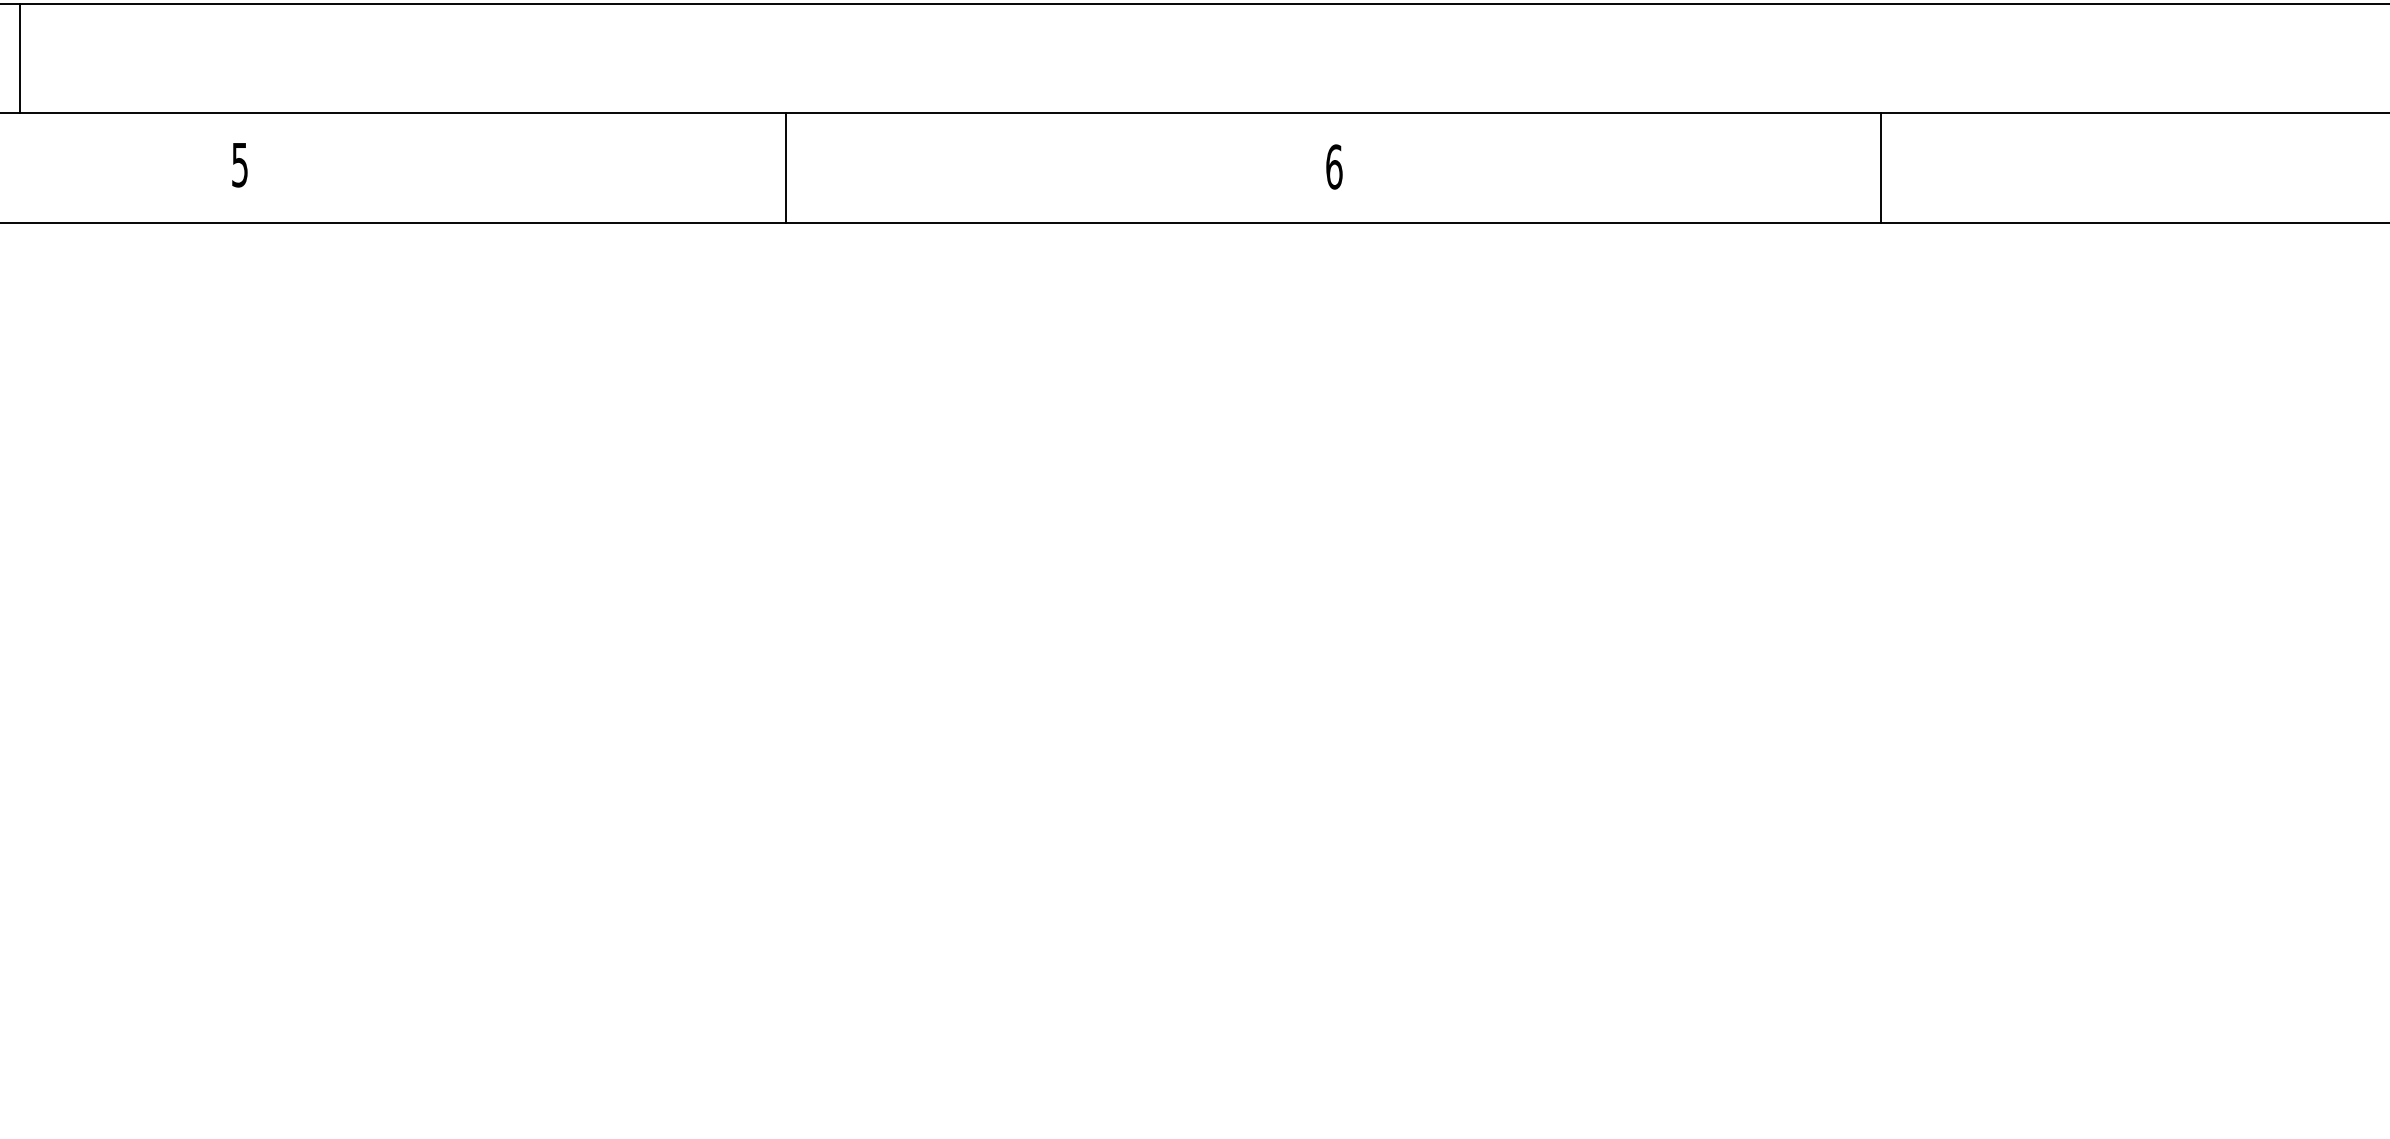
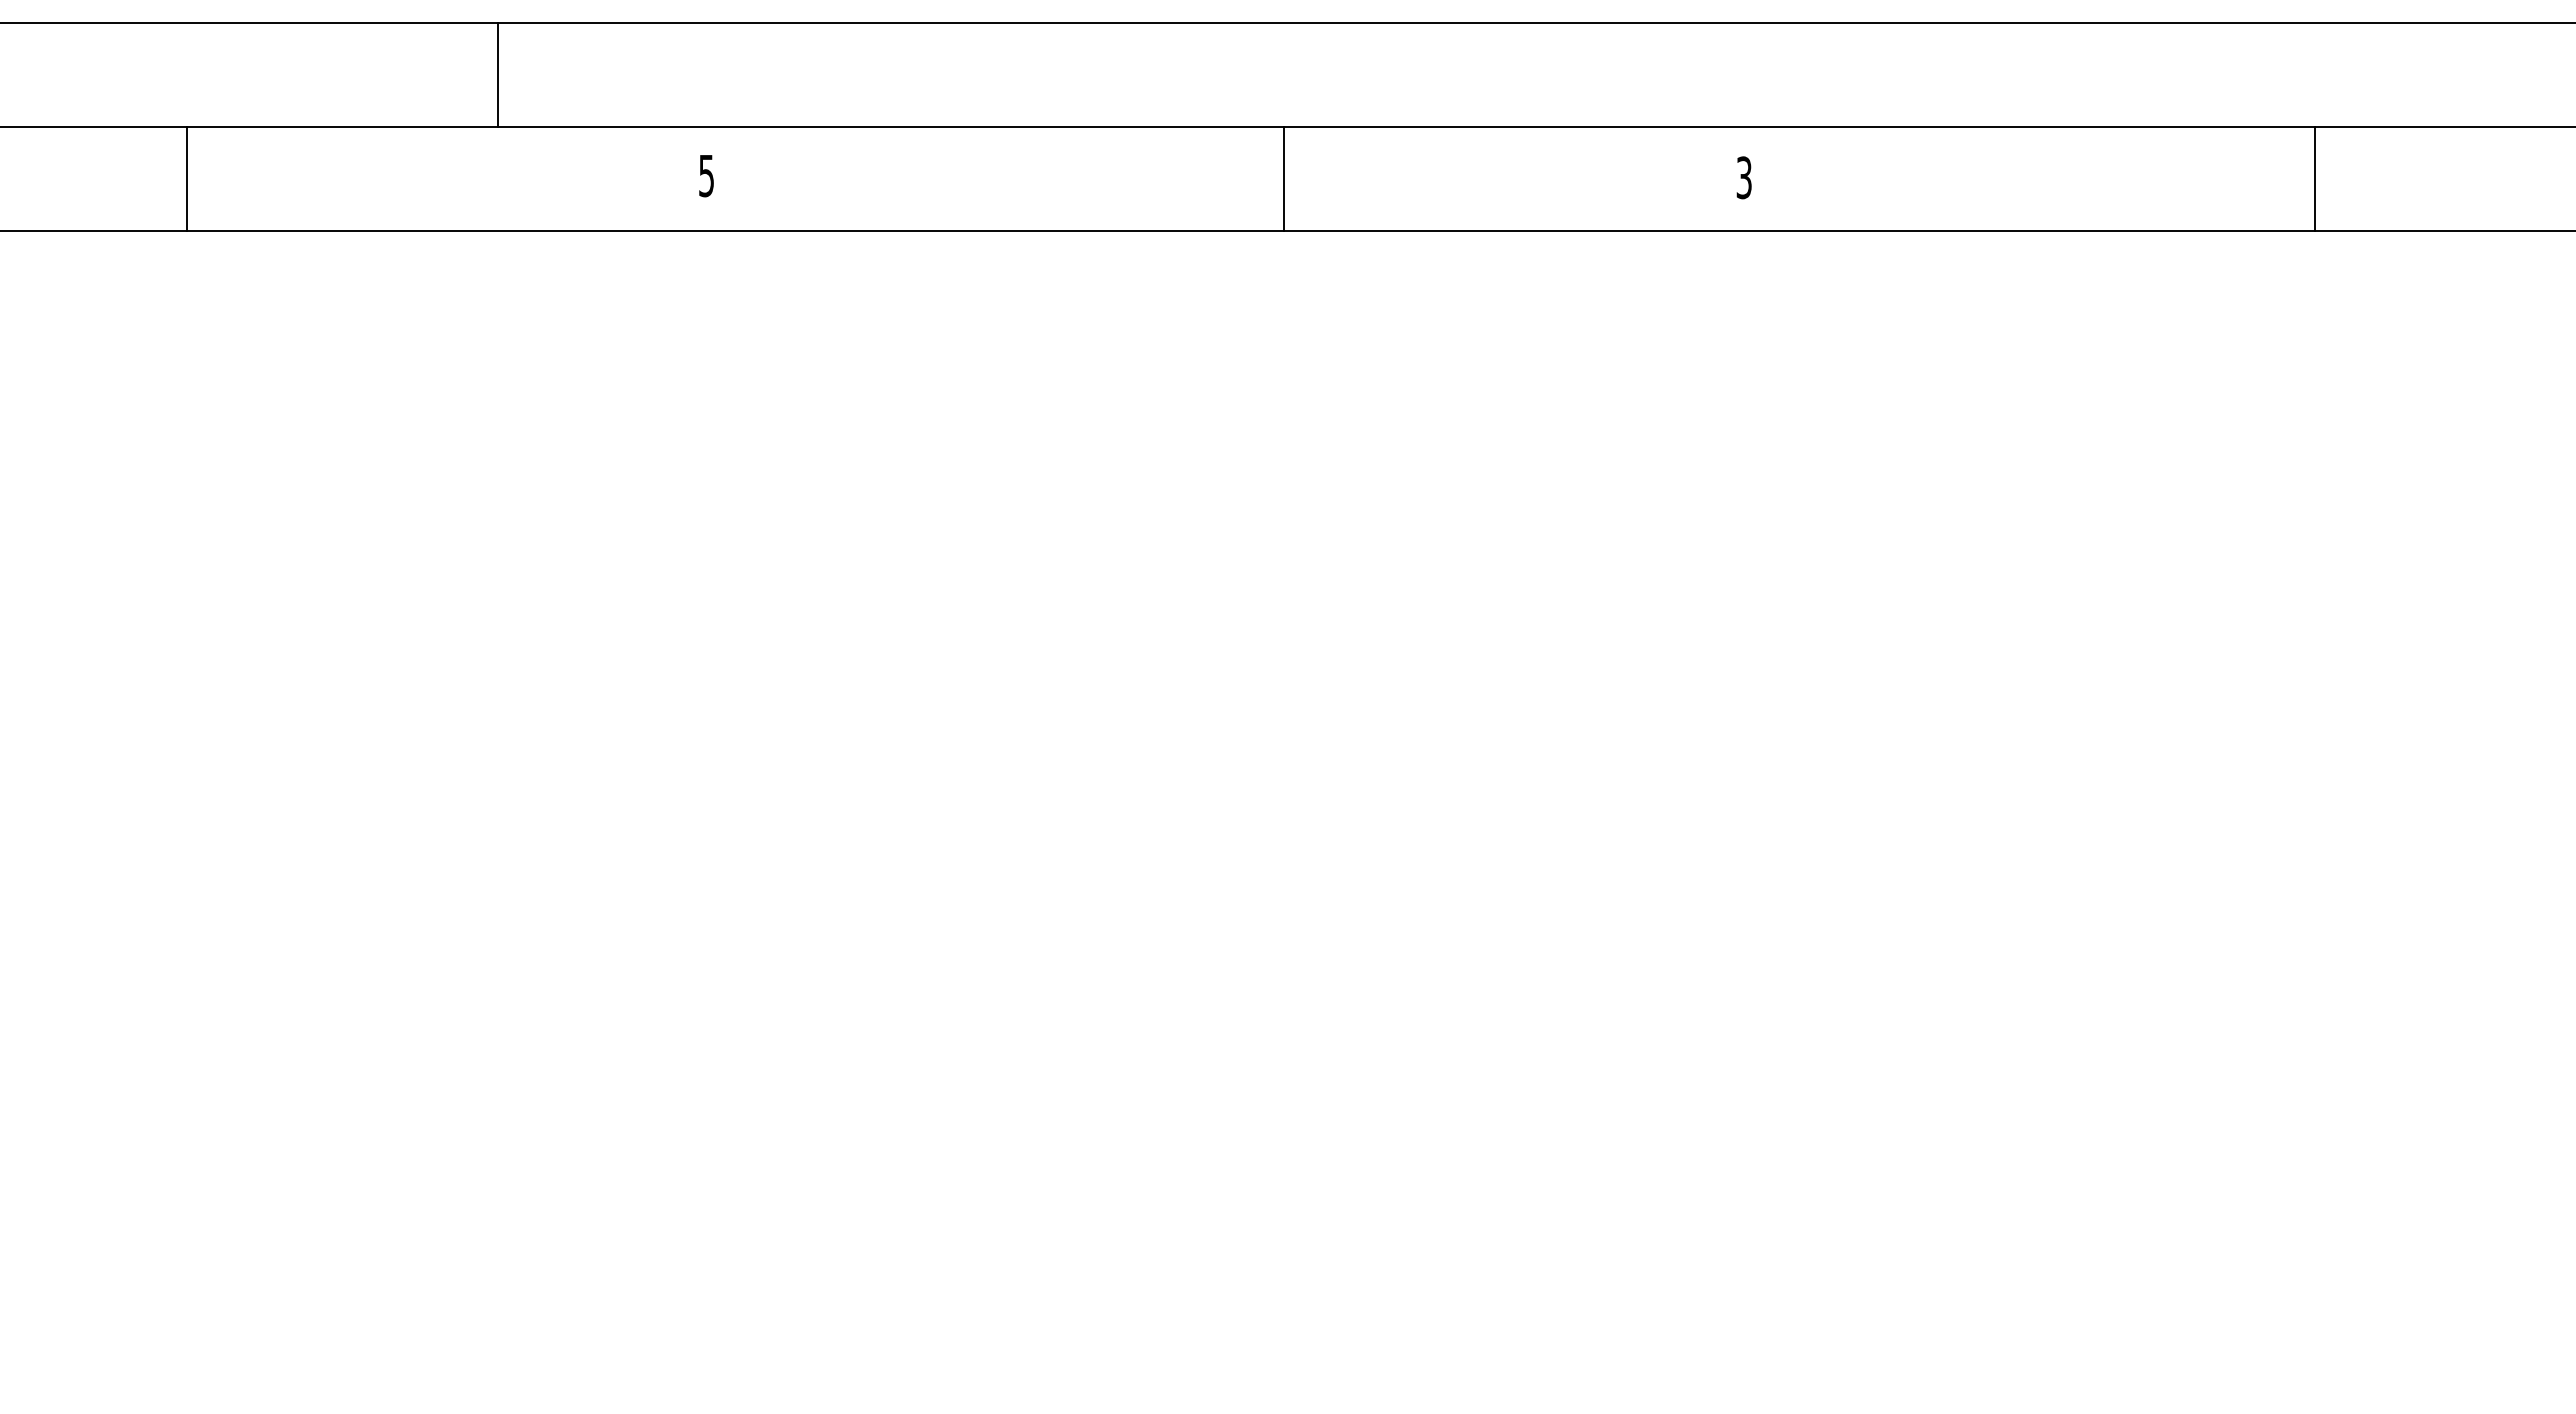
text: (1334, 166) -> (1744, 177), 6 -> 3
line: (786, 167) -> (1283, 178), moved
line: (1880, 167) -> (2314, 178), moved

